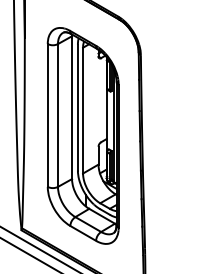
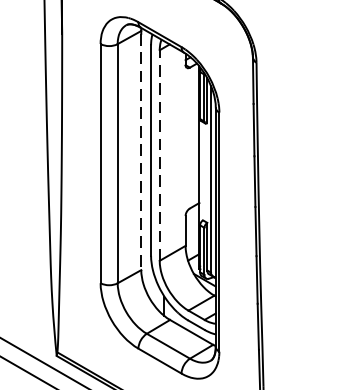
line: (72, 108) -> (142, 151), solid -> dashed
line: (83, 110) -> (160, 155), solid -> dashed

